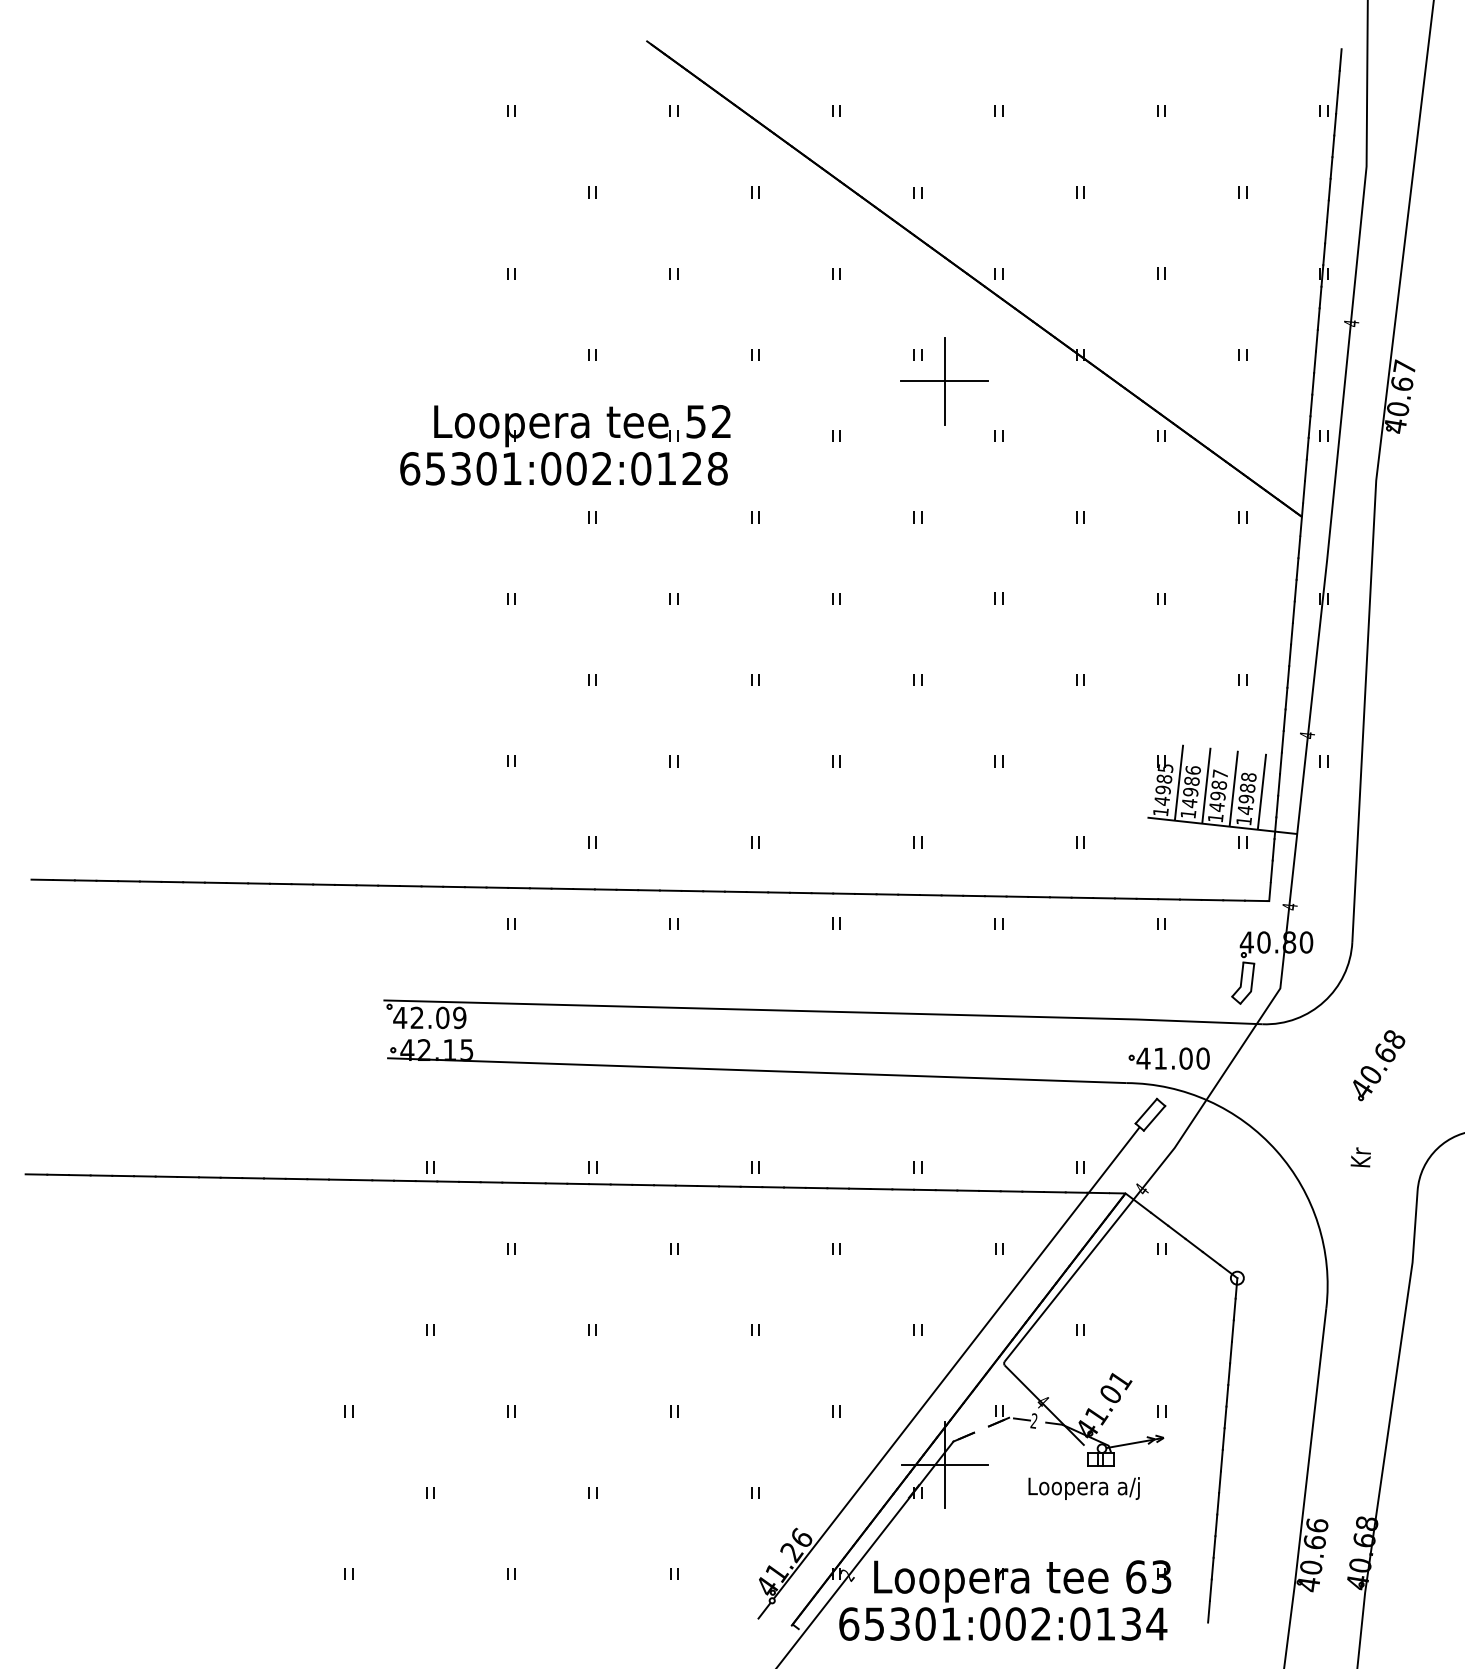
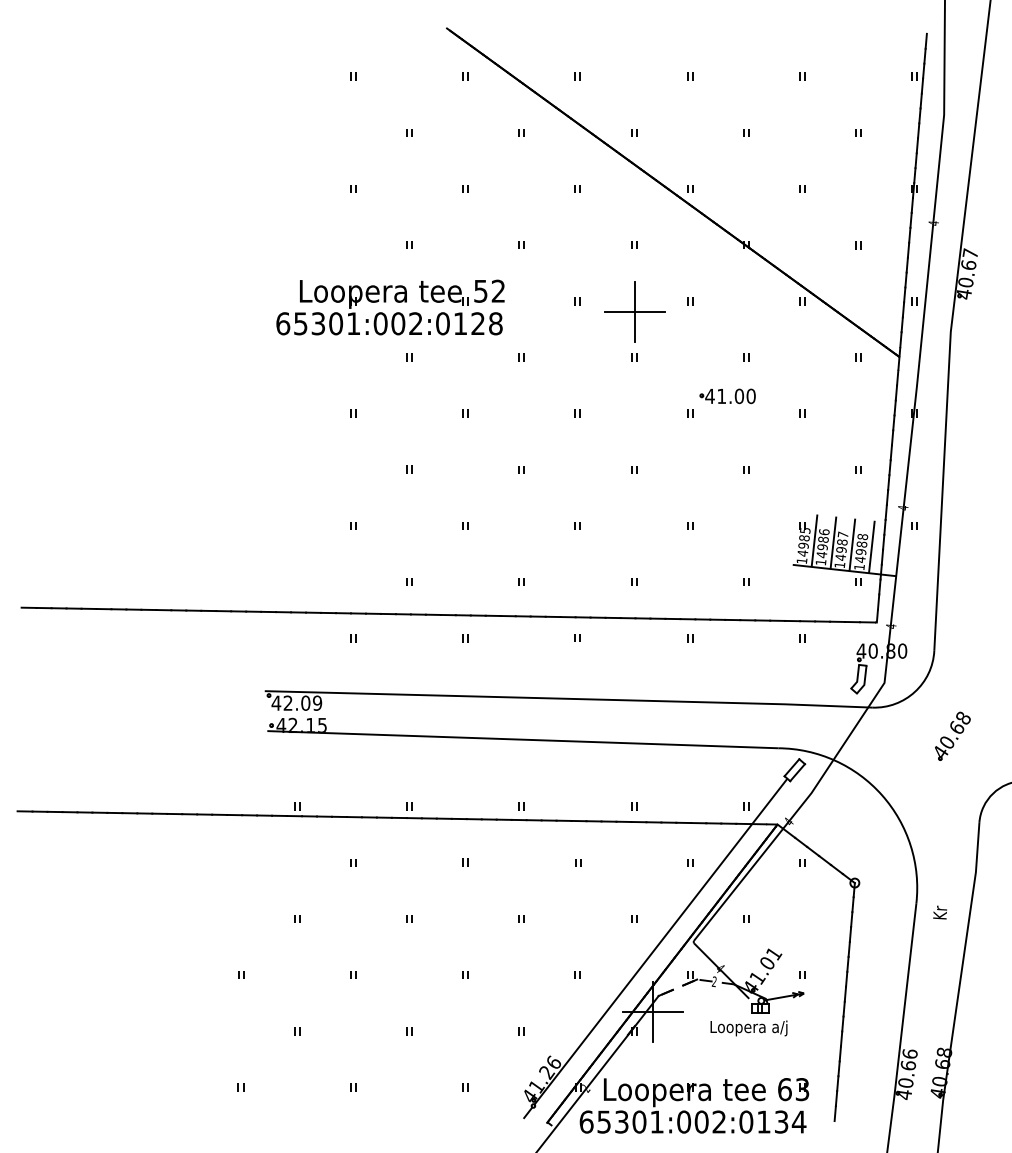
part: (944, 380) -> (634, 311), moved
part: (1168, 1058) -> (727, 396), moved
text: (1359, 1157) -> (939, 912), moved

